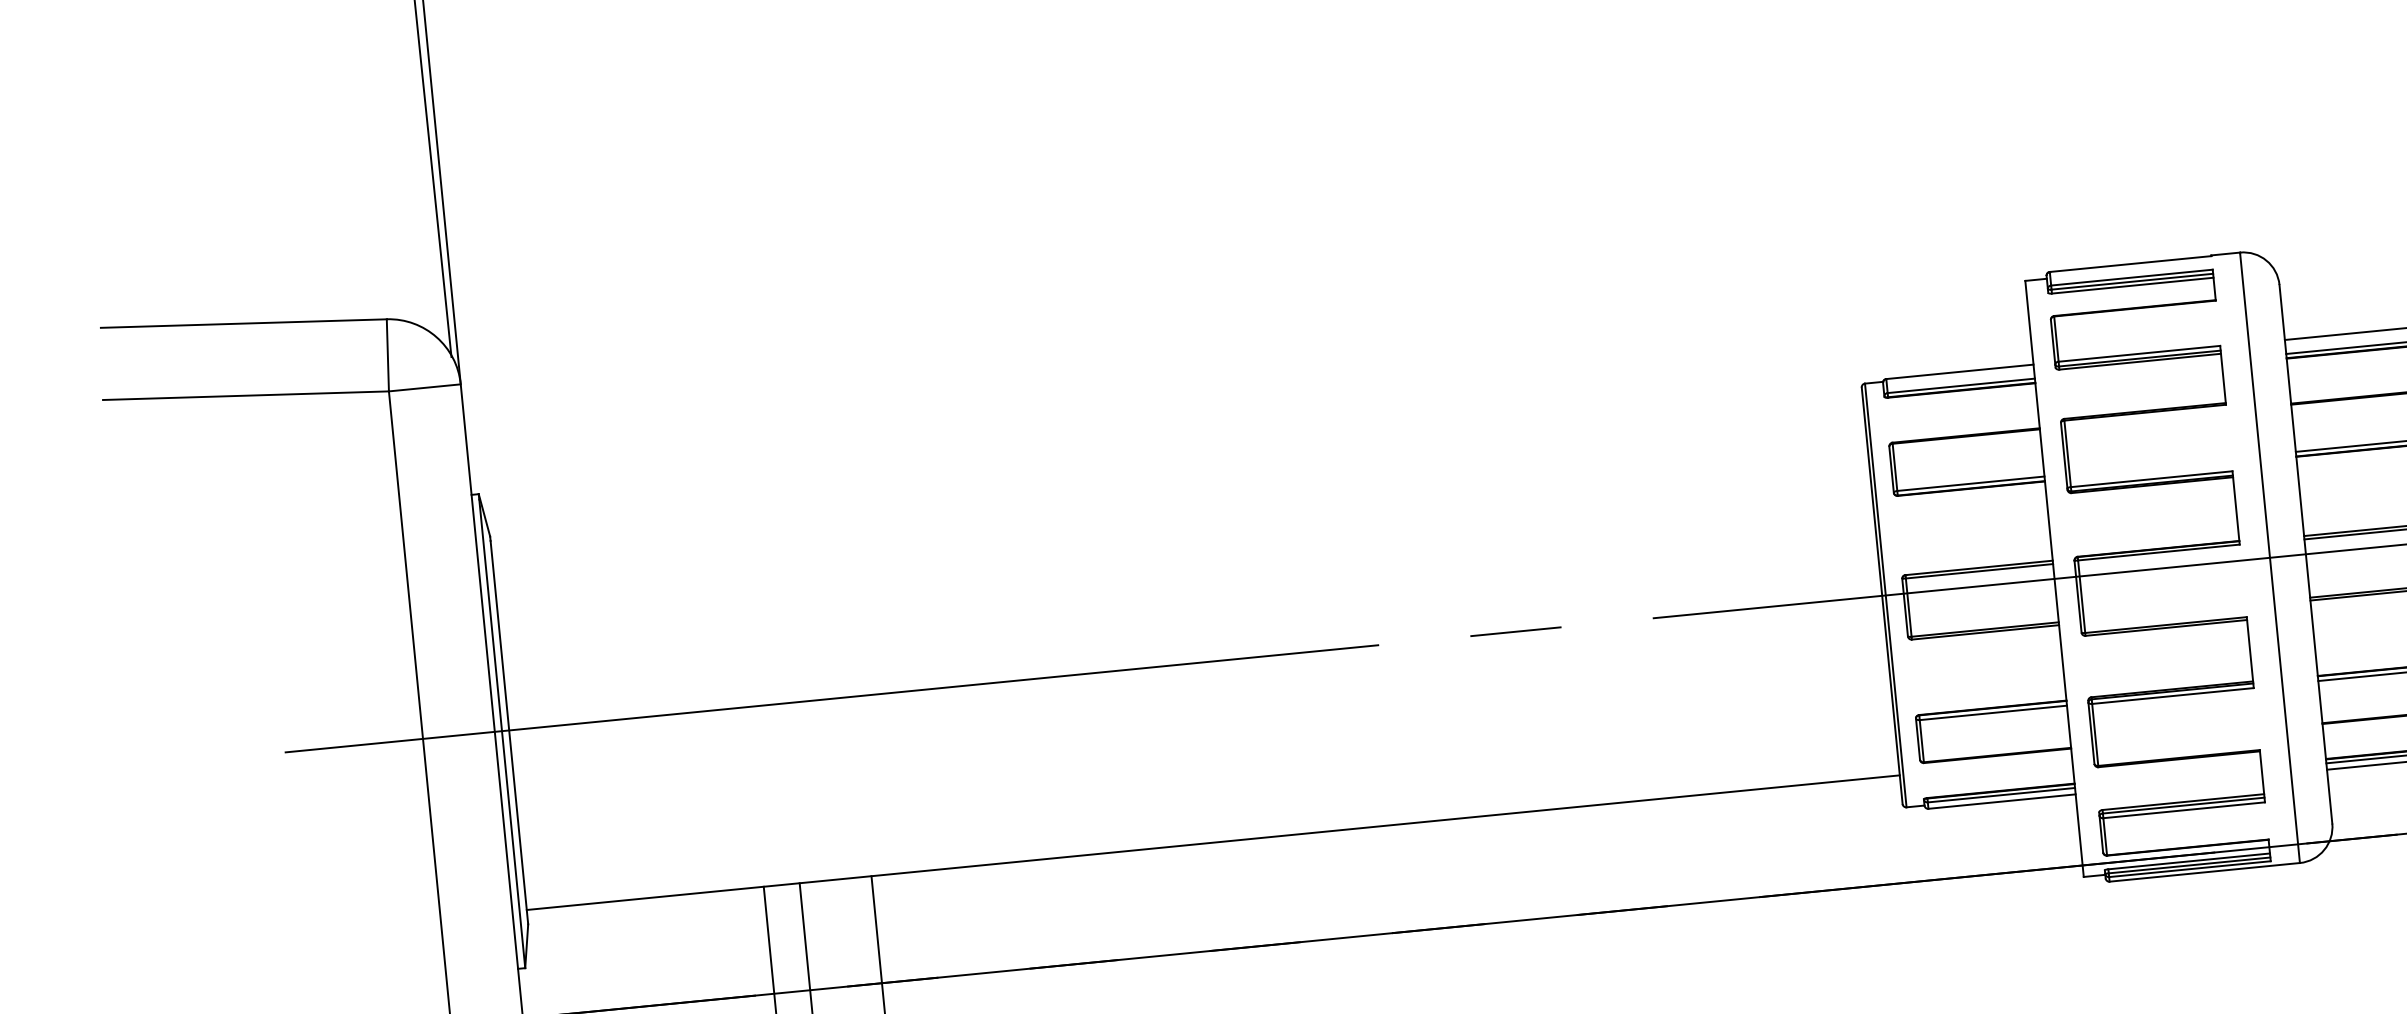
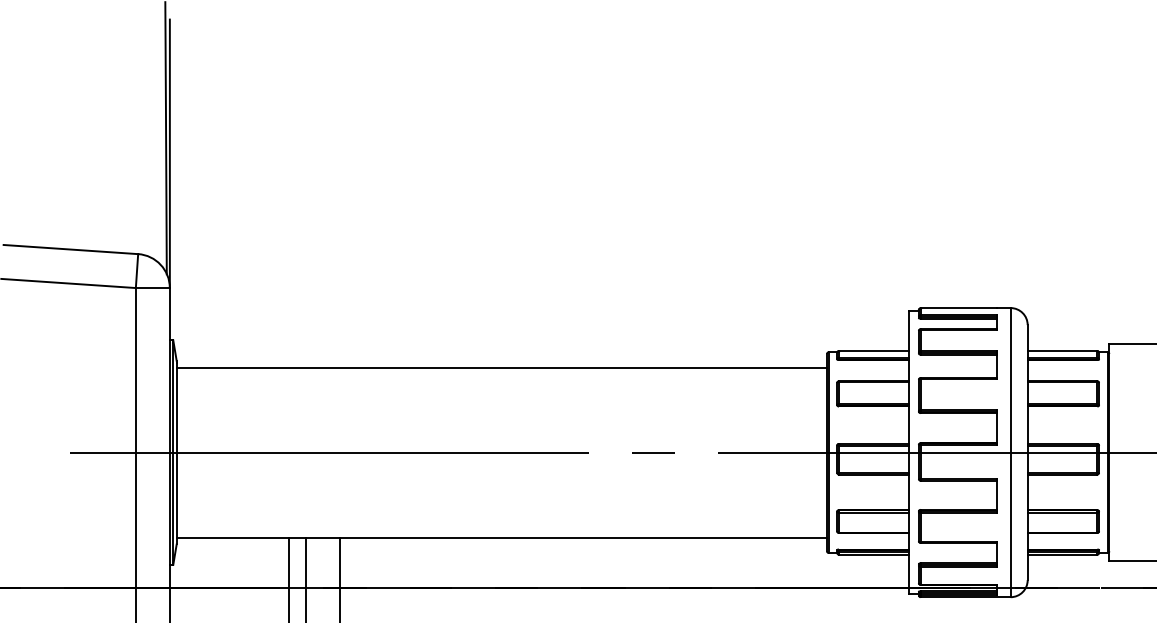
line: (1177, 483) -> (501, 367), added

